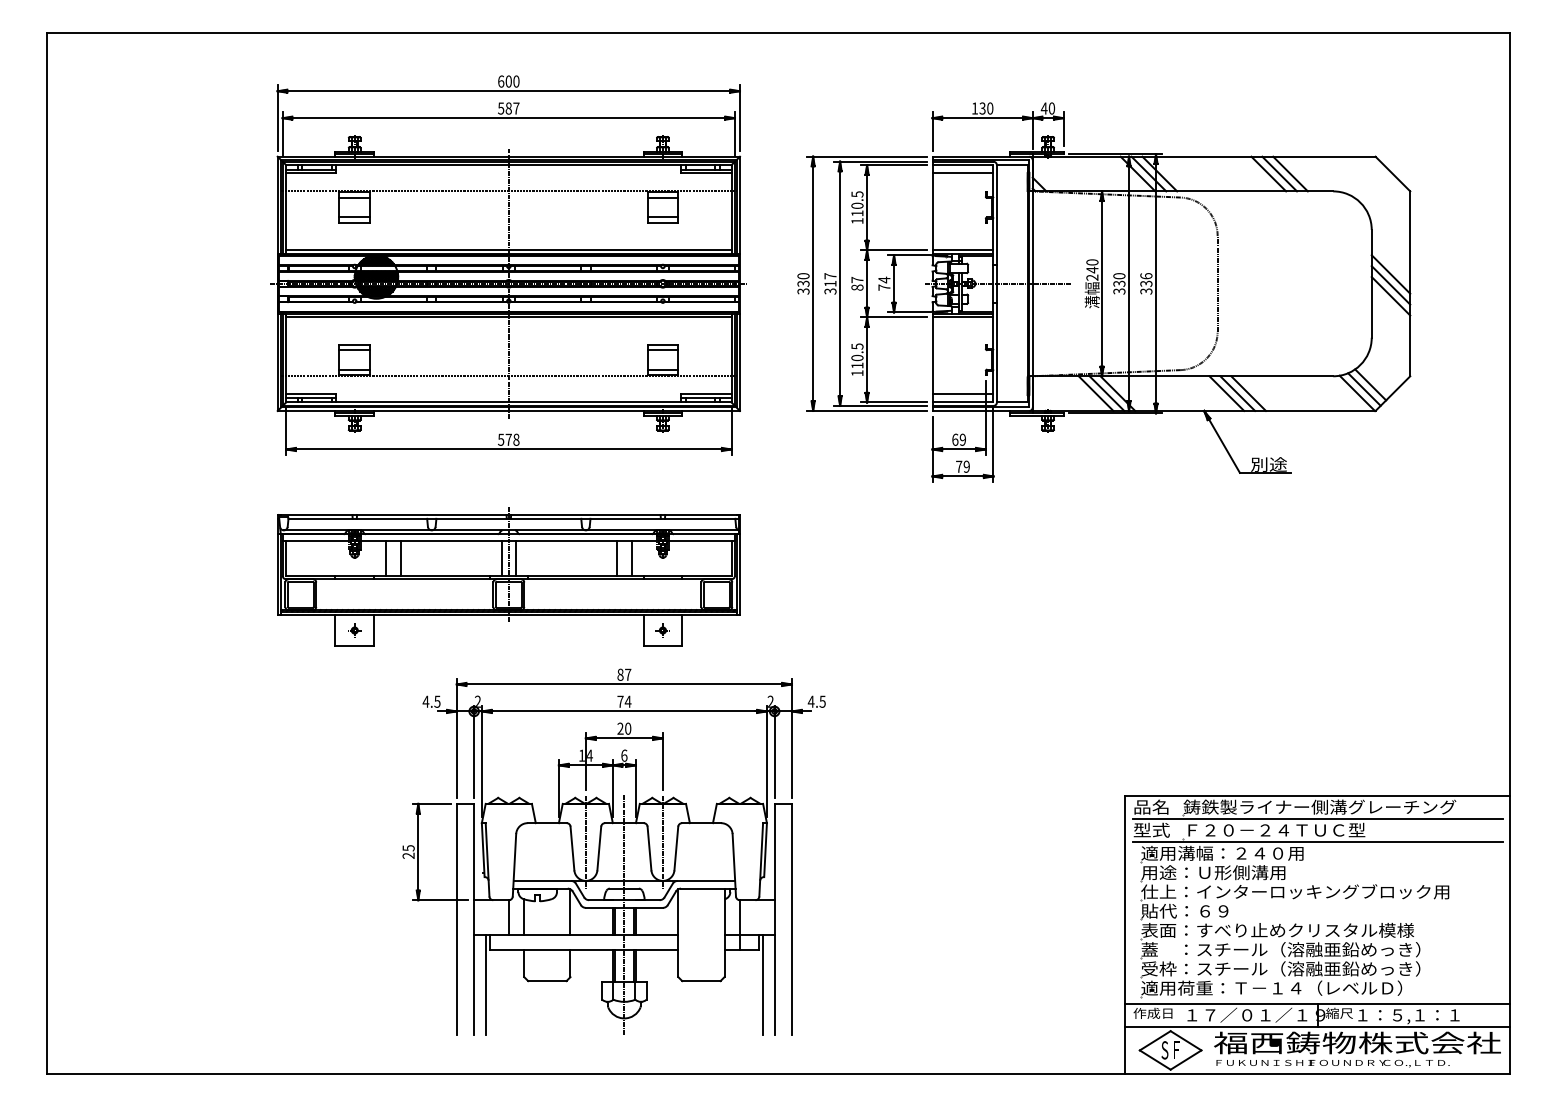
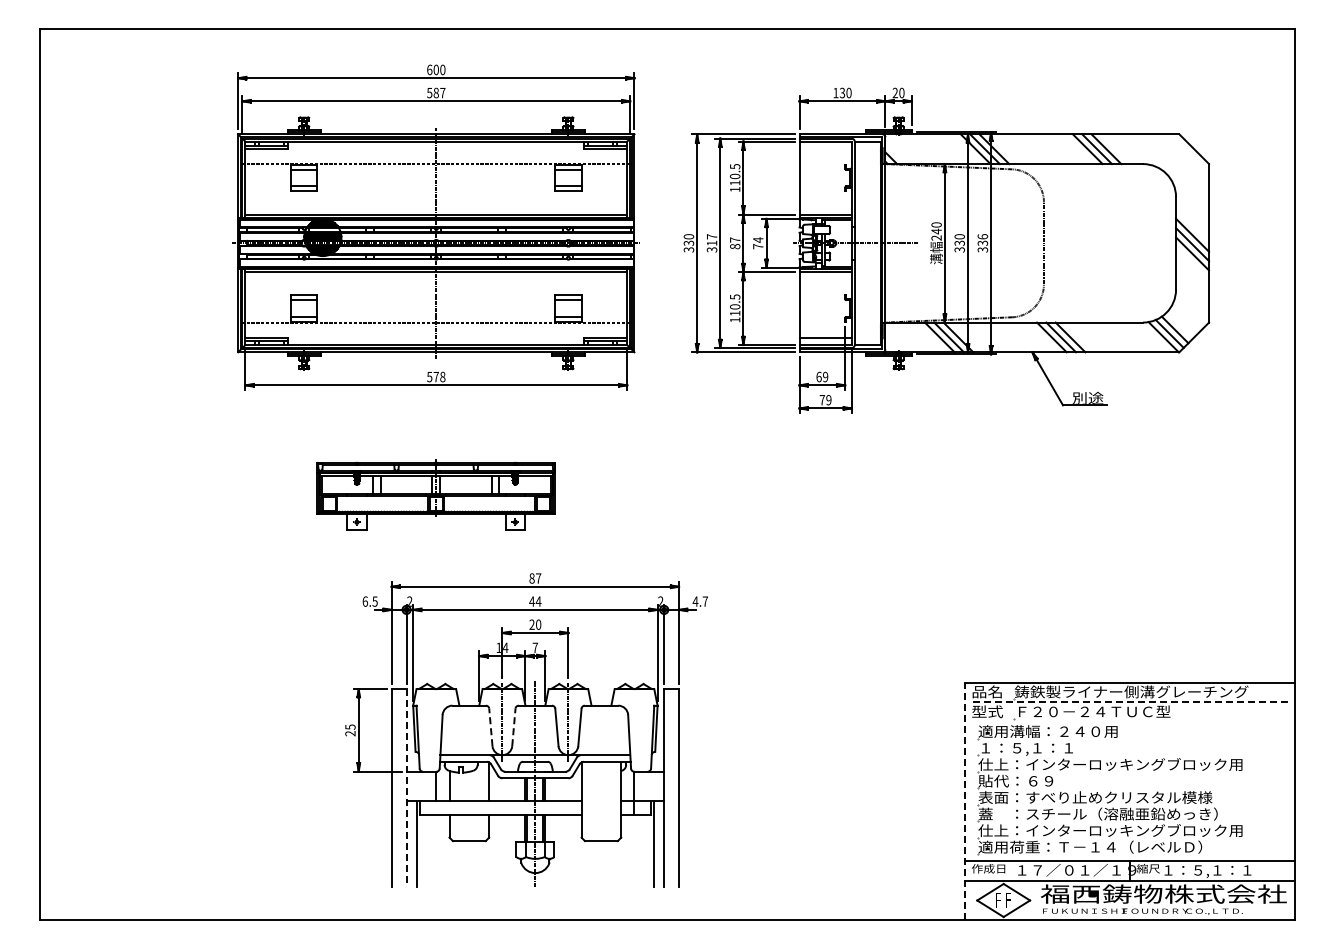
text: (1044, 107) -> (895, 92), 40 -> 20
line: (962, 173) -> (825, 148), removed
part: (507, 576) -> (435, 494), size x0.6
text: (426, 701) -> (365, 601), 4.5 -> 6.5
text: (619, 701) -> (531, 601), 74 -> 44
text: (821, 701) -> (704, 601), 4.5 -> 4.7
text: (624, 755) -> (535, 647), 6 -> 7
line: (1317, 819) -> (1129, 702), solid -> dashed
line: (1317, 842) -> (1129, 722), removed
line: (572, 848) -> (490, 727), solid -> dashed
line: (598, 848) -> (513, 727), solid -> dashed
text: (1212, 873) -> (1039, 748), 用途：Ｕ形側溝用 -> １：５,１：１
line: (474, 919) -> (406, 788), solid -> dashed
line: (1124, 934) -> (964, 801), solid -> dashed
text: (1295, 968) -> (1110, 830), 受枠：スチール（溶融亜鉛めっき） -> 仕上：インターロッキングブロック用
text: (1164, 1050) -> (998, 900), S -> F

